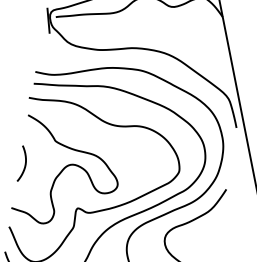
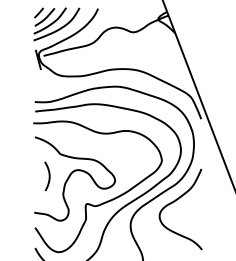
curve: (24, 164) -> (48, 176), moved

